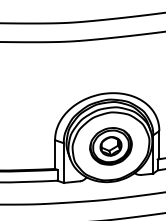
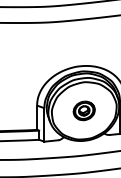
part: (110, 146) -> (83, 110), size x0.6

